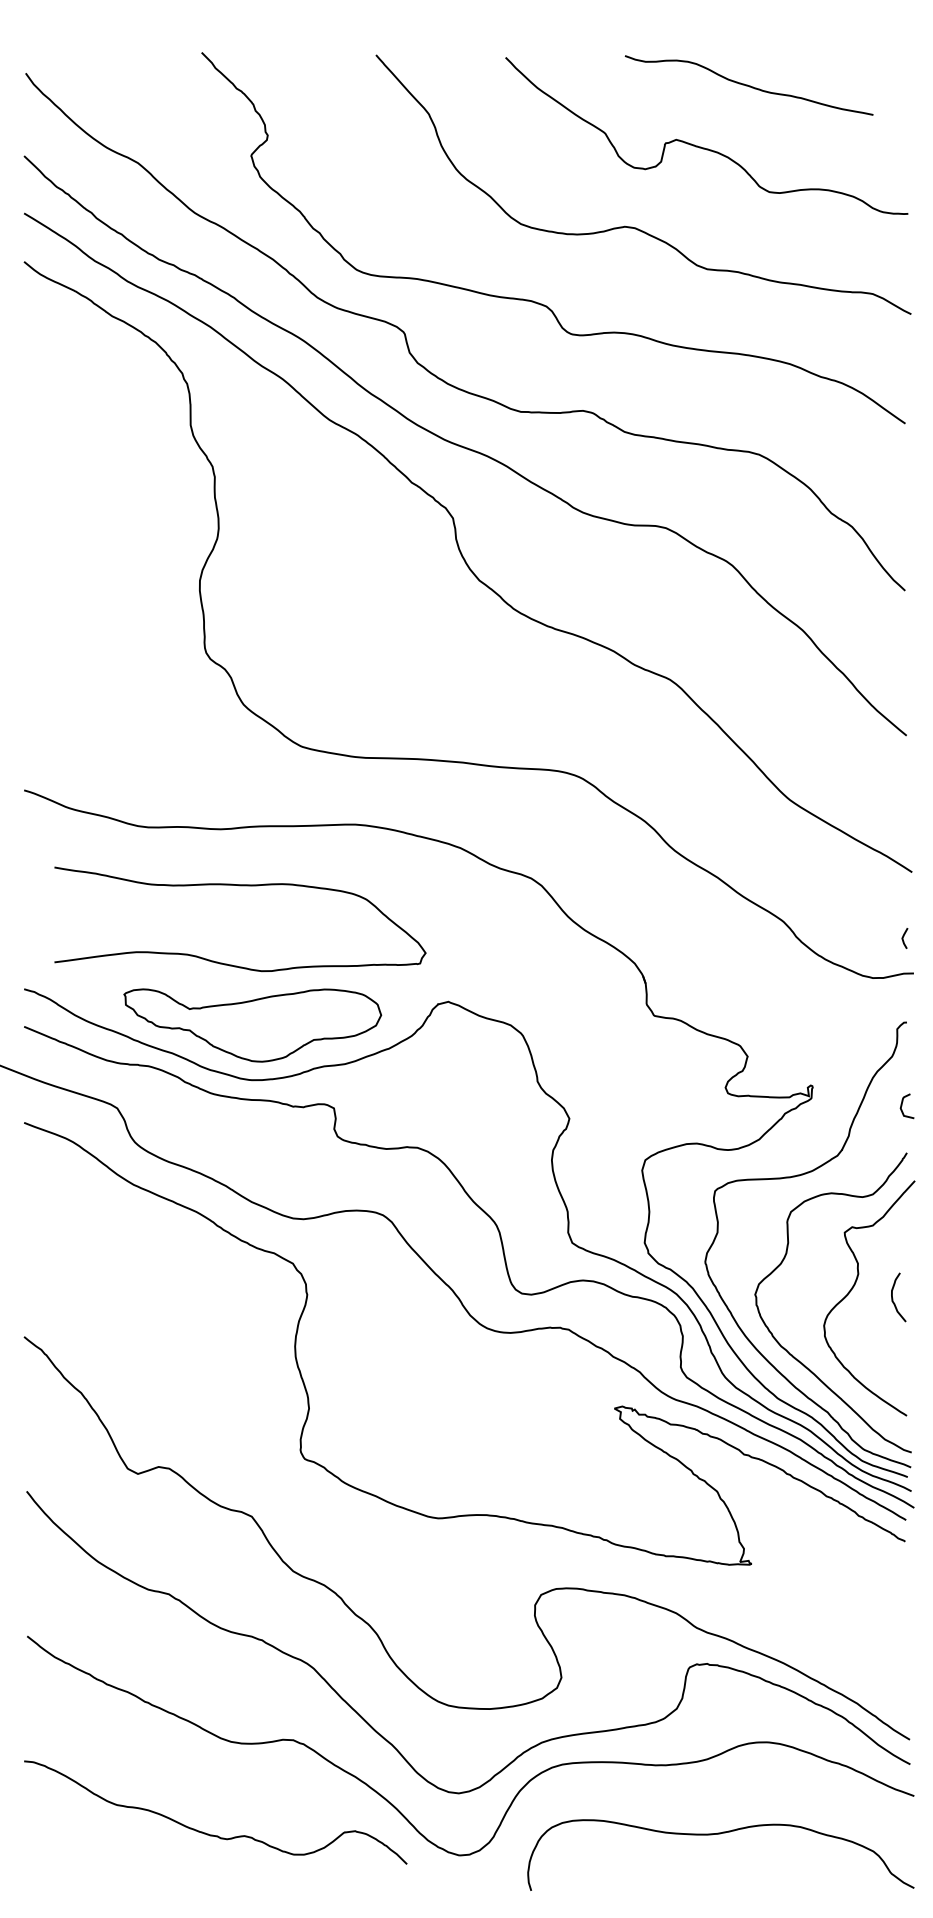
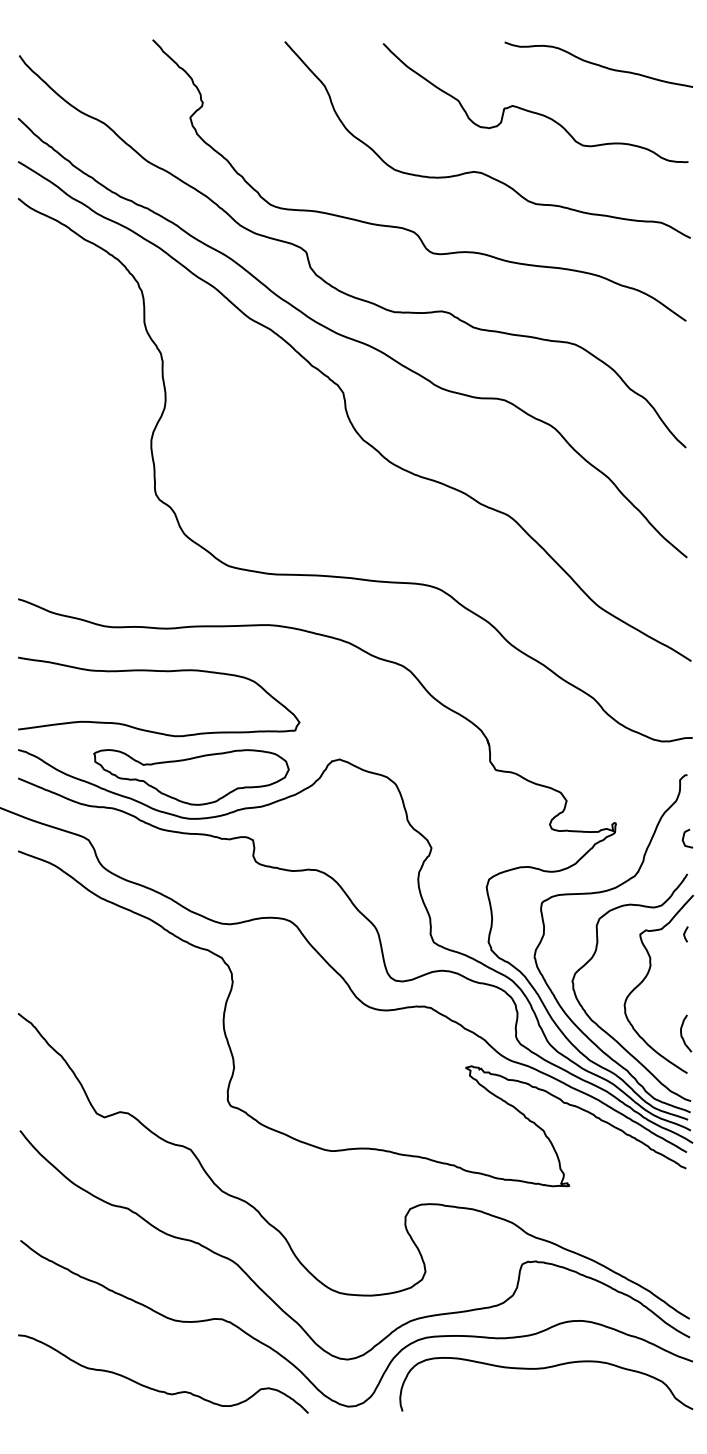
curve: (748, 85) -> (598, 64), moved
curve: (248, 887) -> (165, 672), moved
line: (904, 937) -> (685, 933), moved
curve: (893, 1297) -> (682, 1033), moved
curve: (717, 1835) -> (543, 1369), moved

